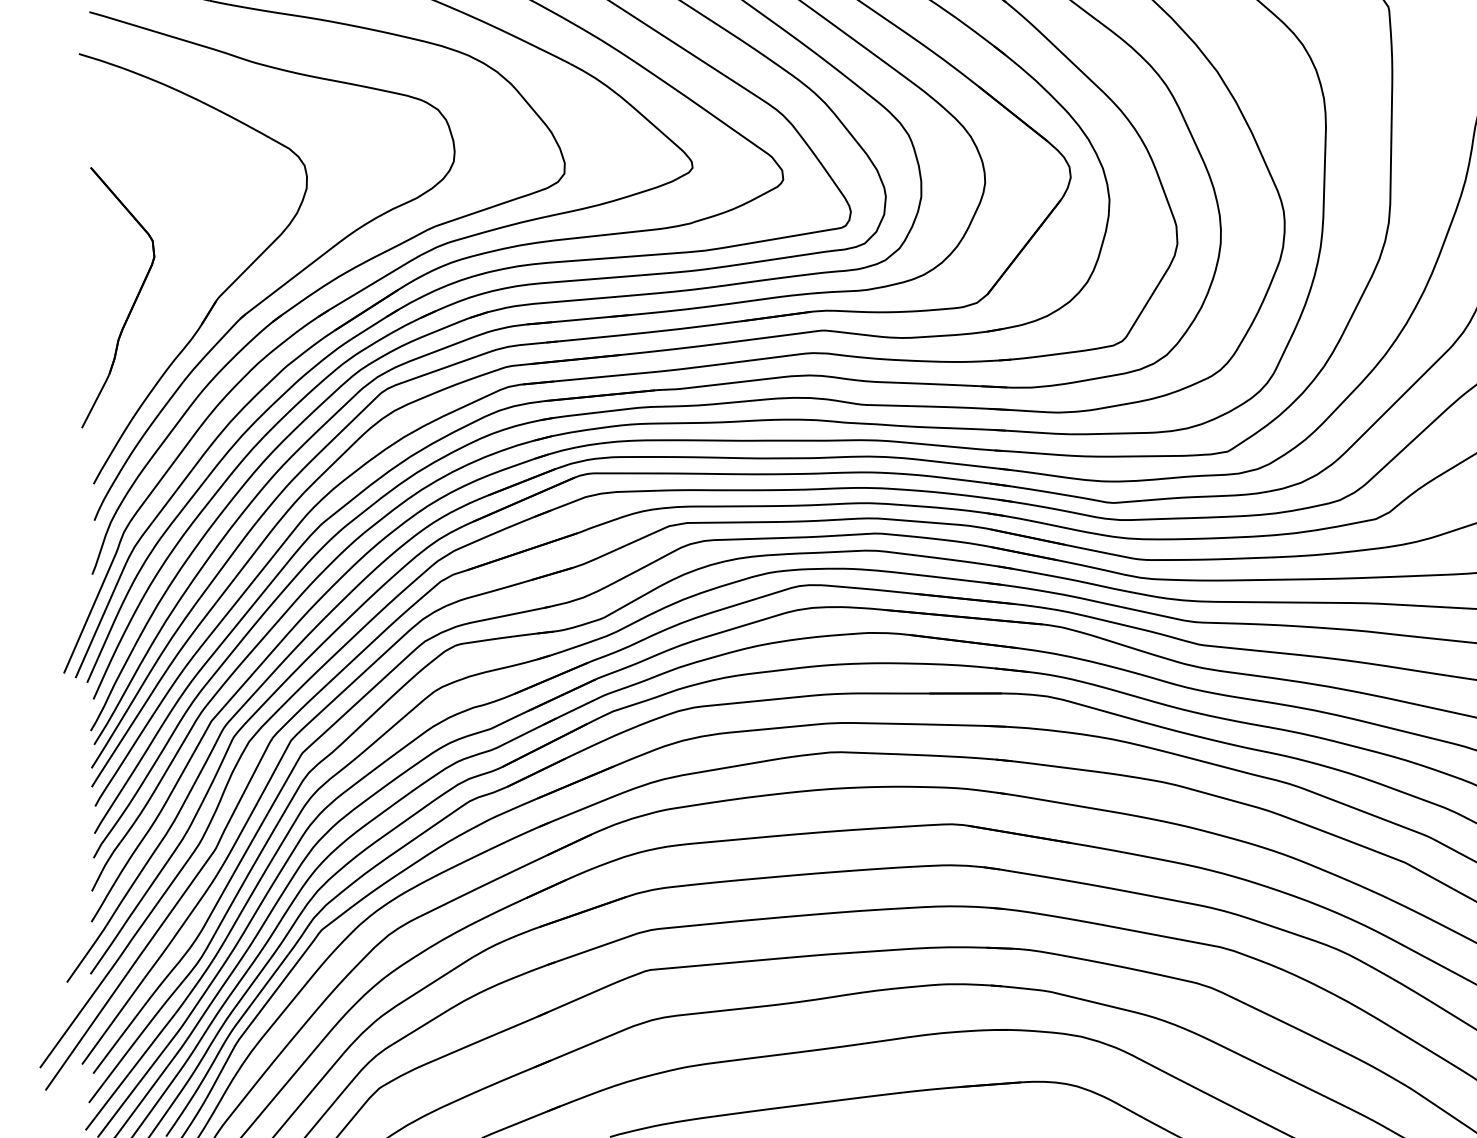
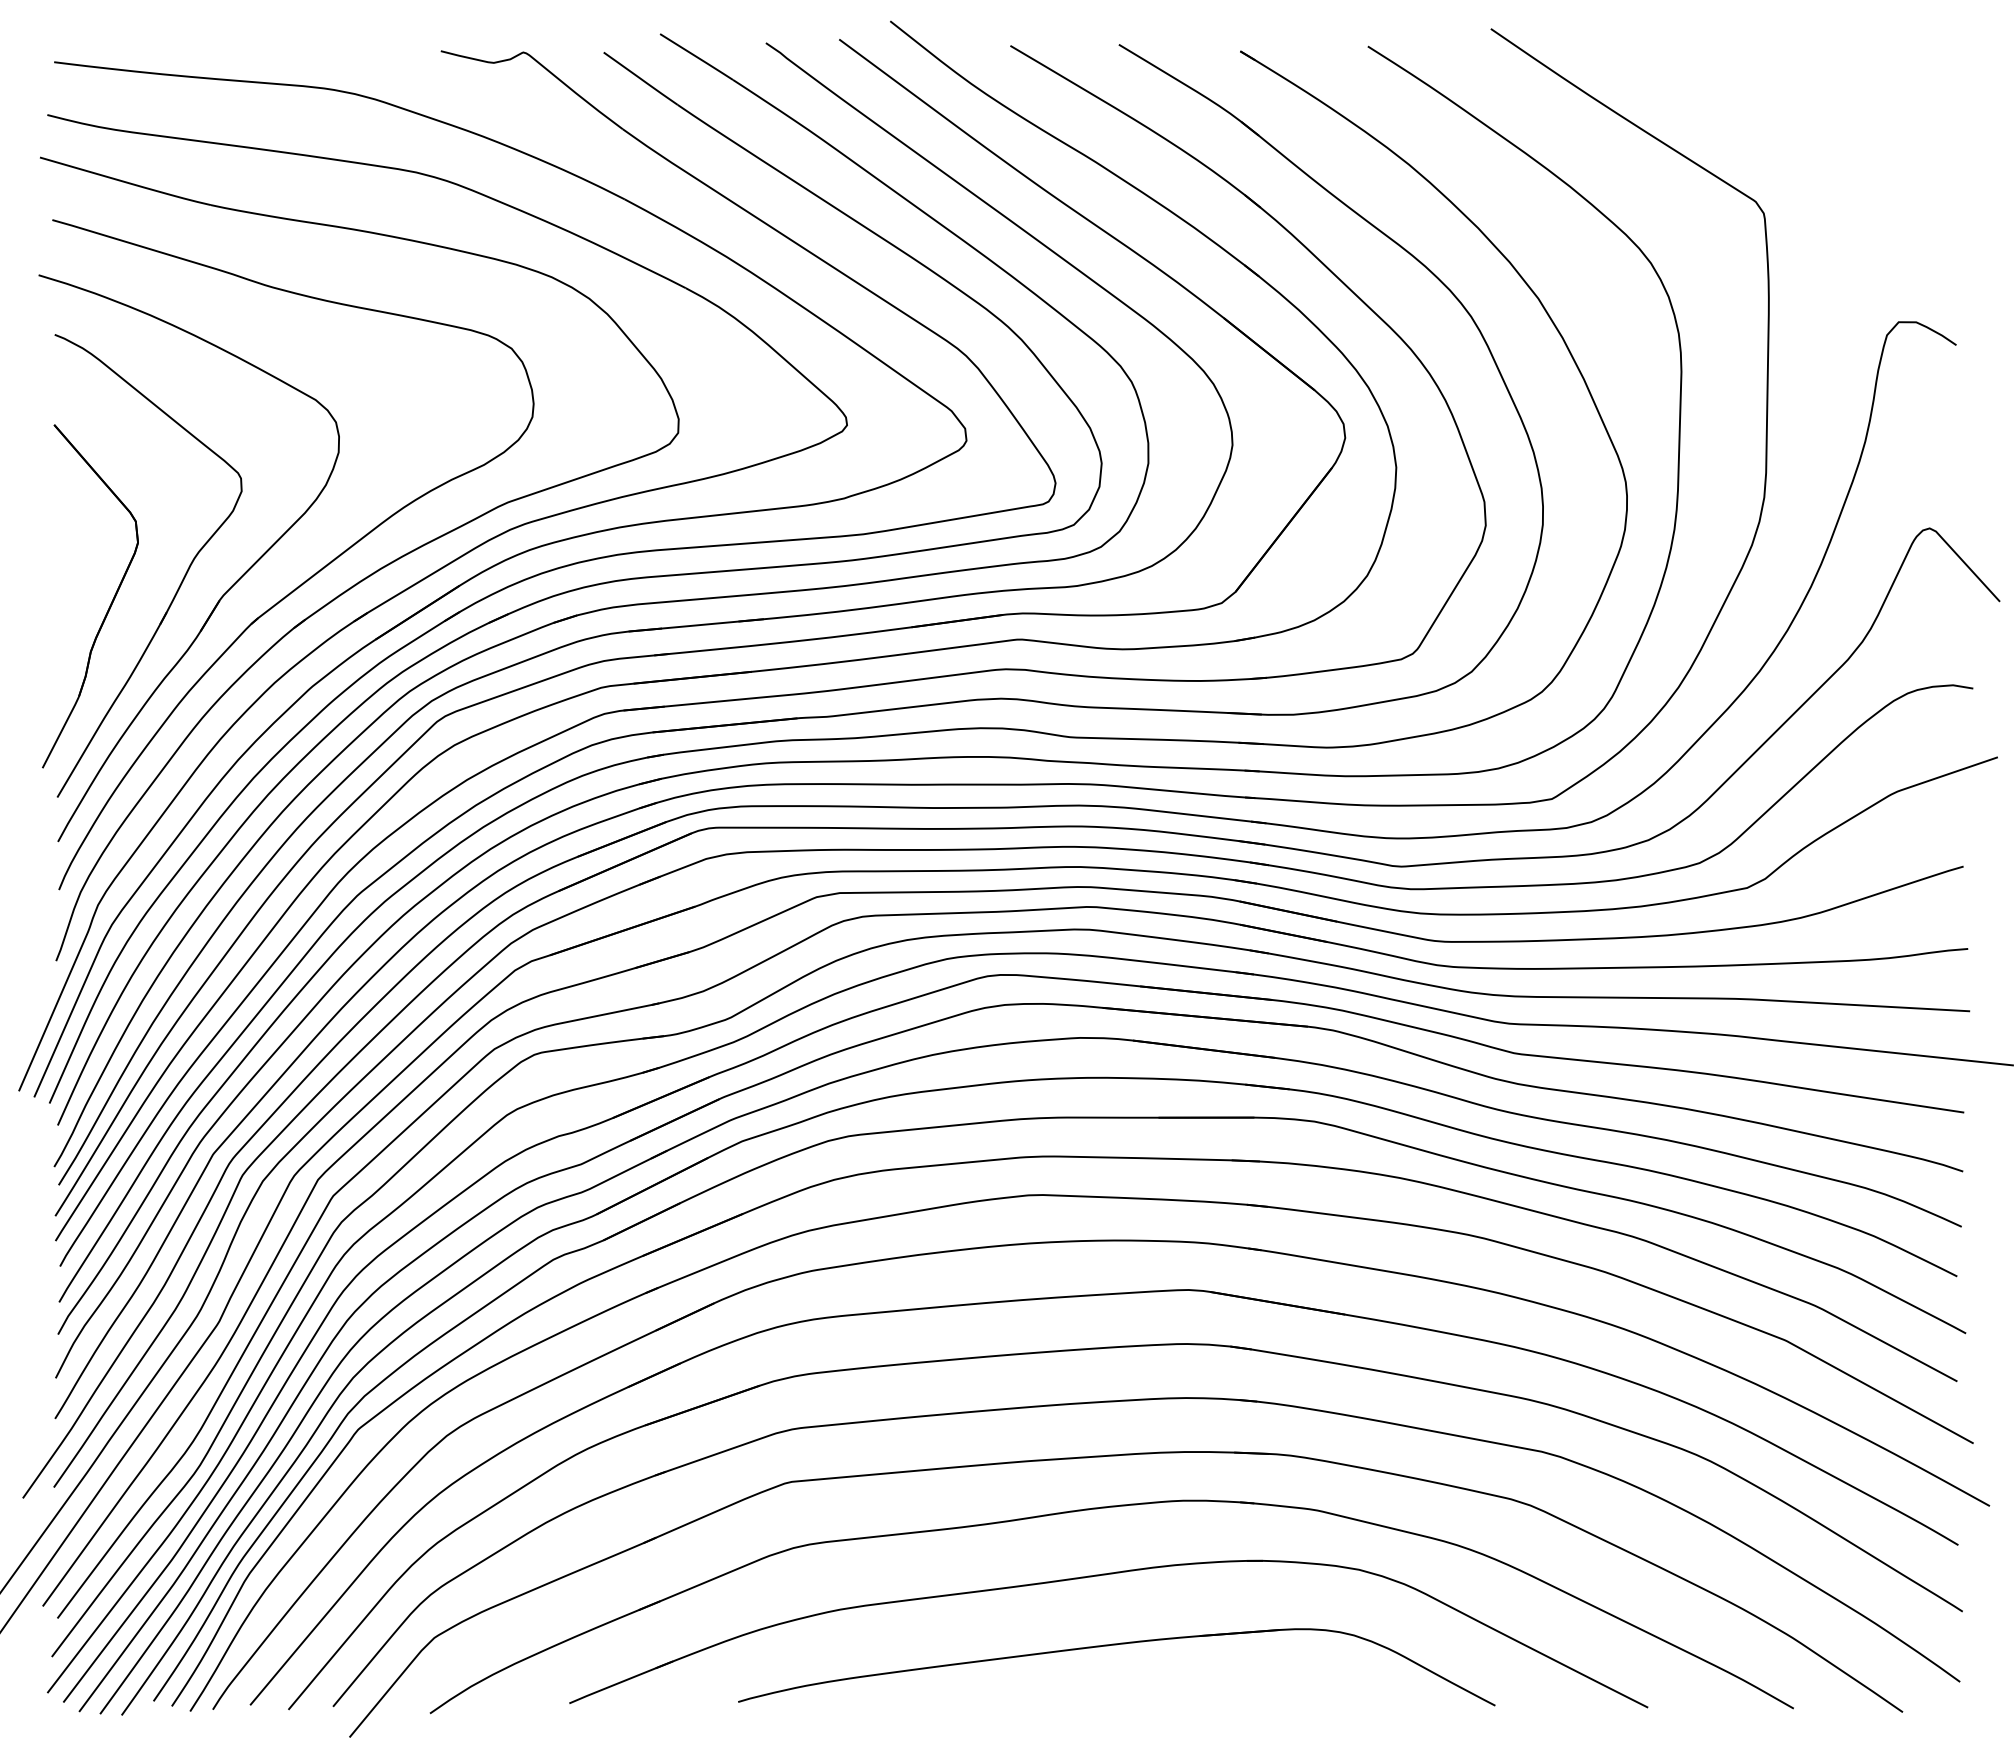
part: (188, 284) -> (182, 578), added

